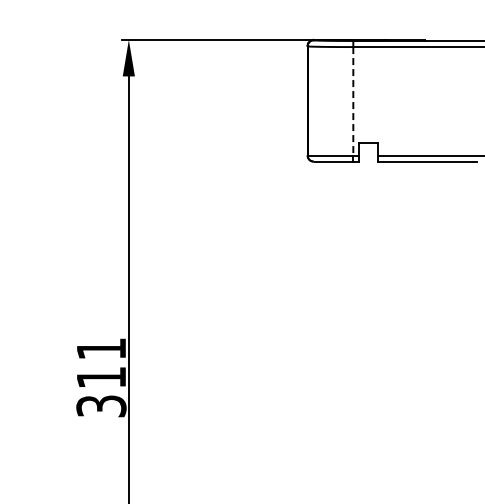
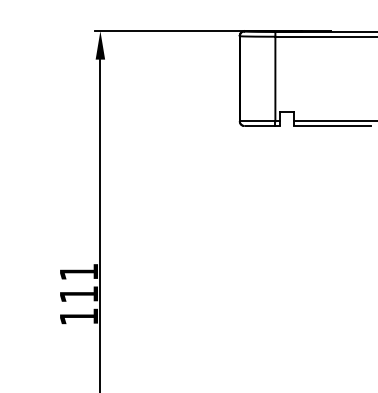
line: (353, 101) -> (275, 79), dashed -> solid
text: (101, 406) -> (79, 316), 311 -> 111

